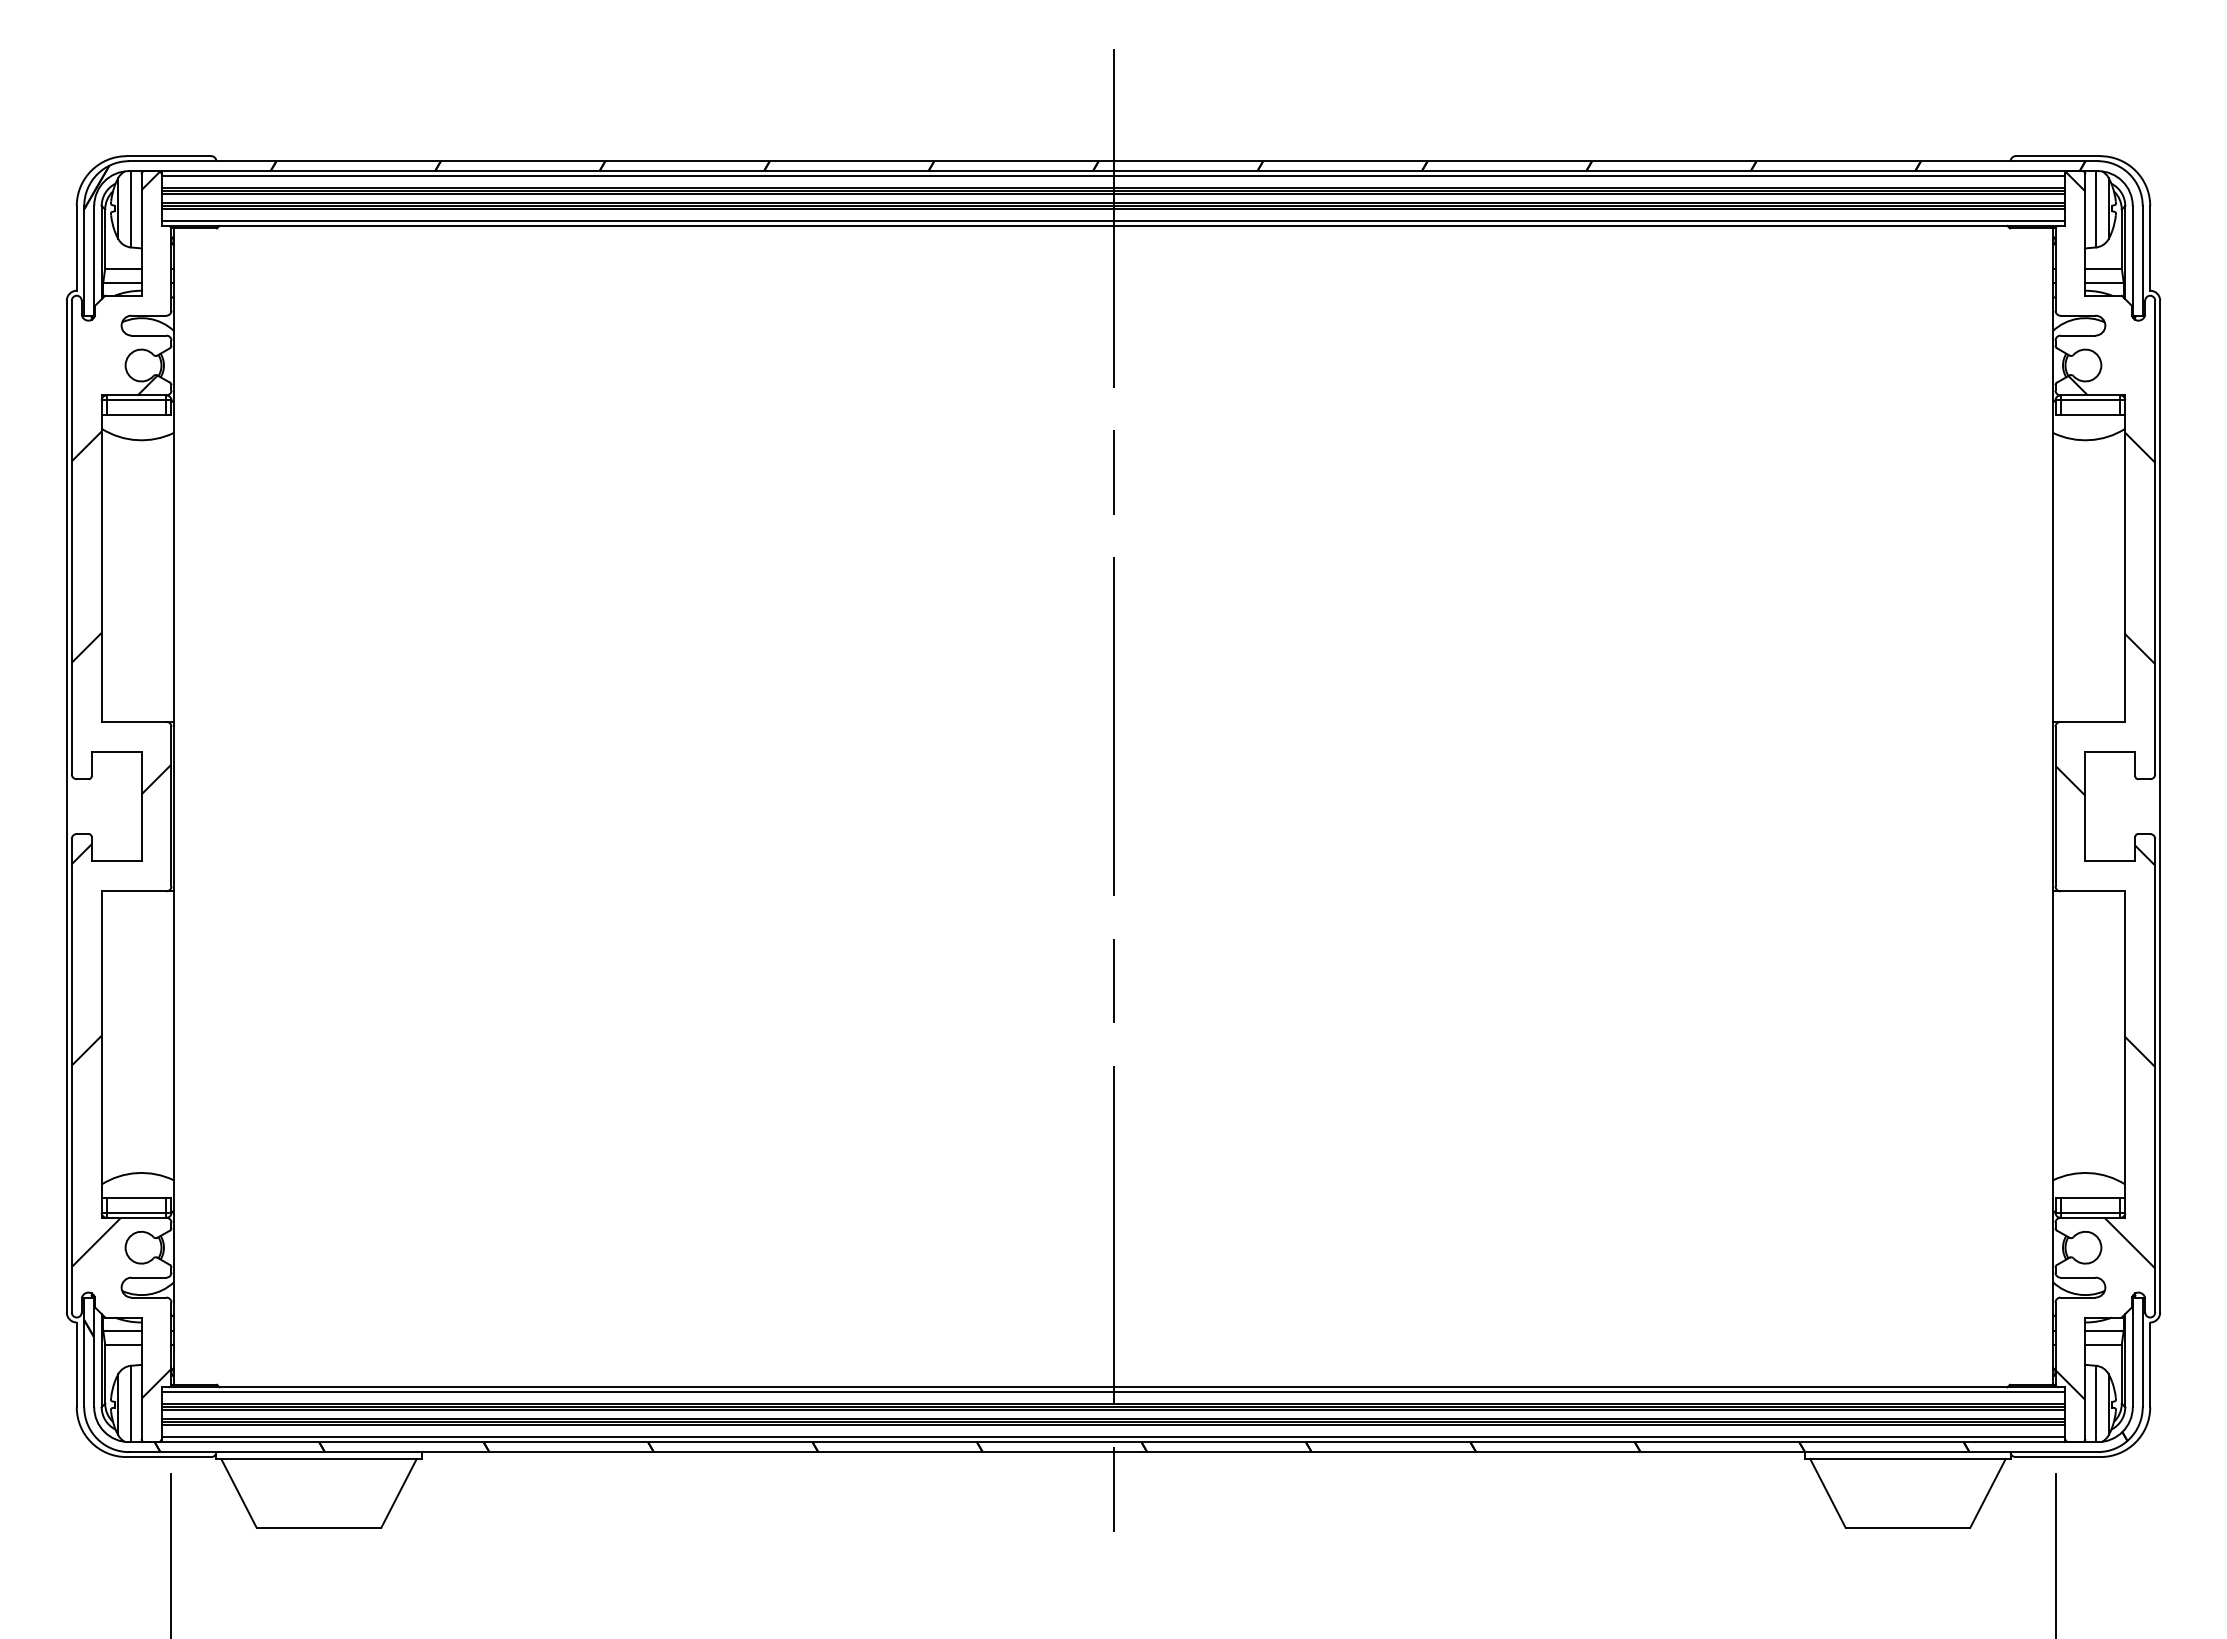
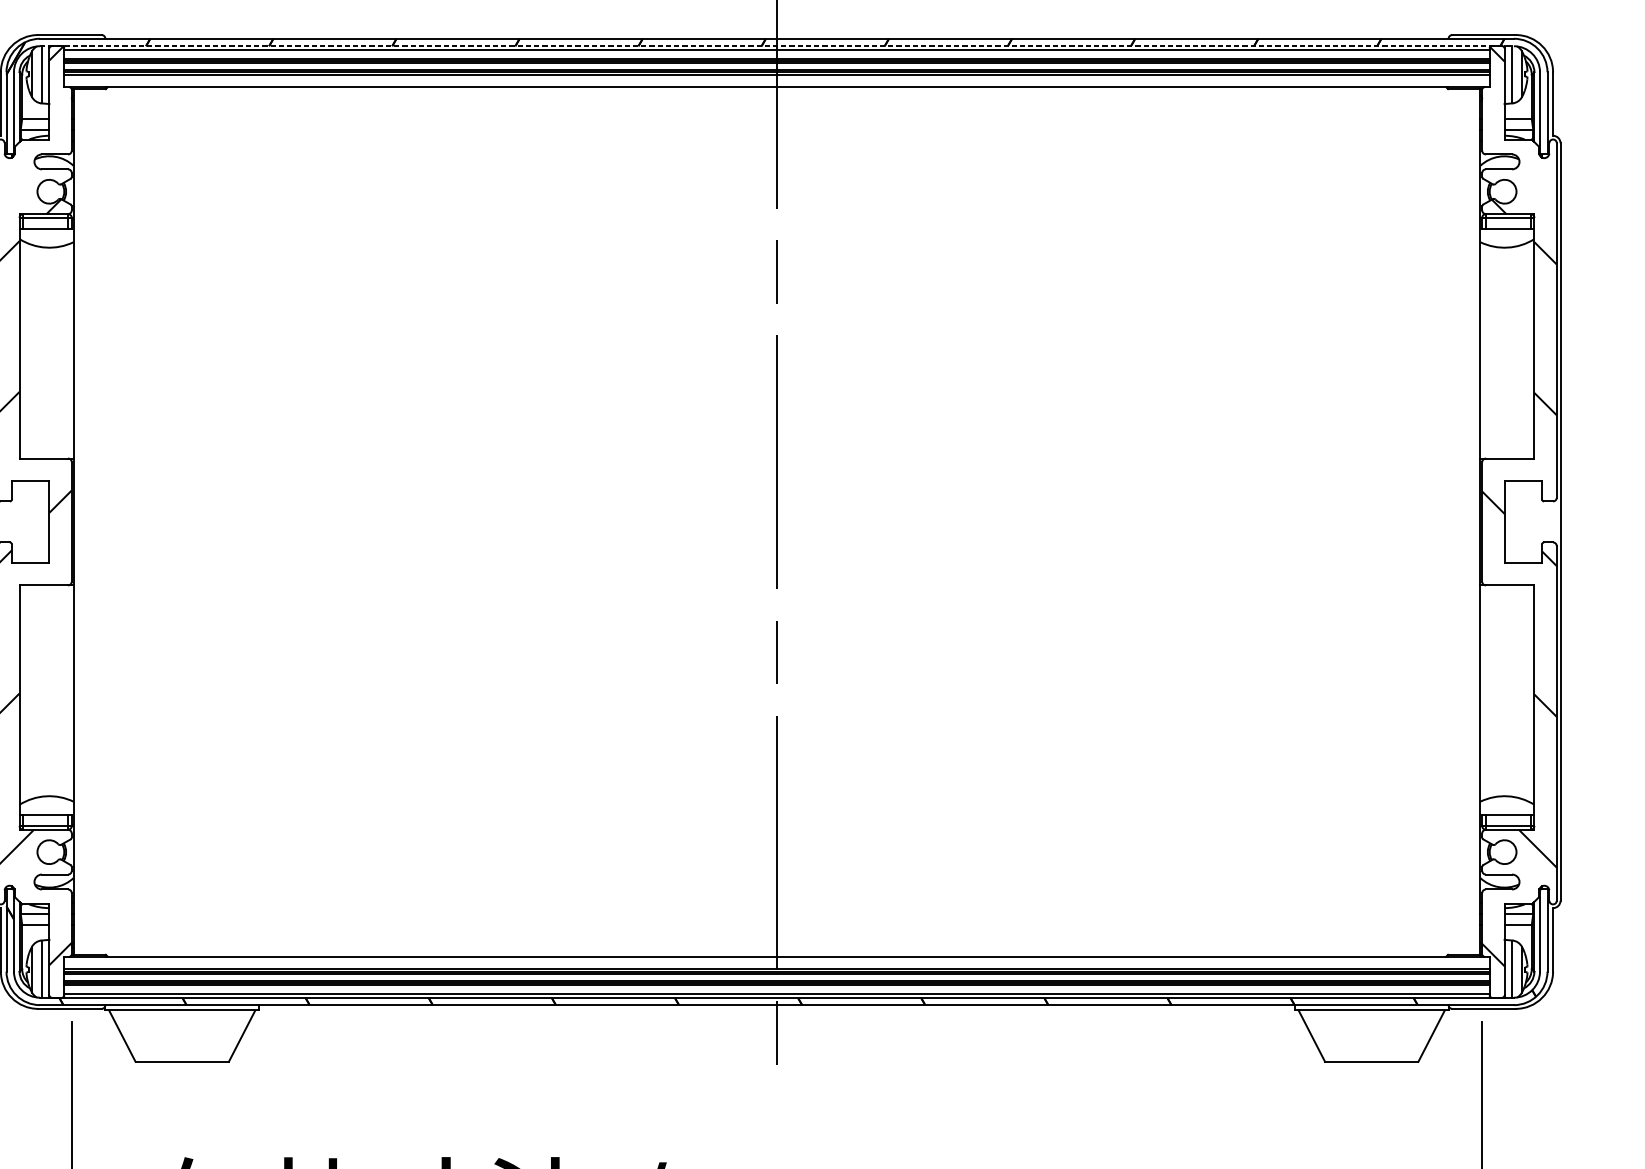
line: (1114, 171) -> (777, 46), solid -> dashed
line: (1113, 220) -> (777, 83), removed
line: (1113, 1392) -> (777, 960), removed

